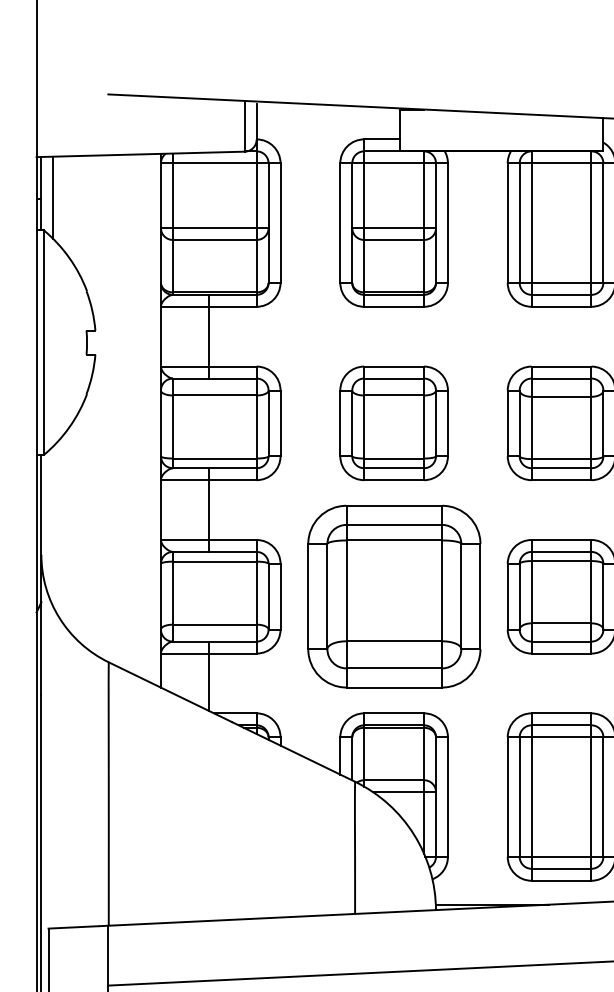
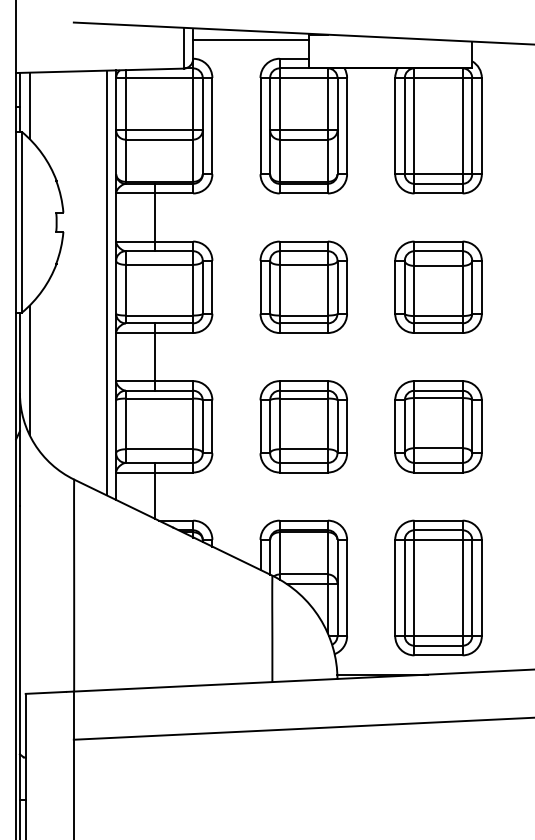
line: (327, 115) -> (250, 39), added
line: (148, 417) -> (106, 282), added
line: (53, 525) -> (29, 369), added
part: (393, 596) -> (303, 426), size x0.62

